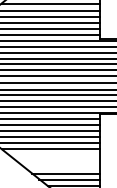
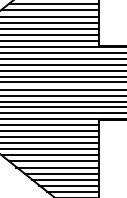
line: (55, 154) -> (54, 160), added
line: (58, 161) -> (57, 167), added
line: (62, 167) -> (61, 173), added

